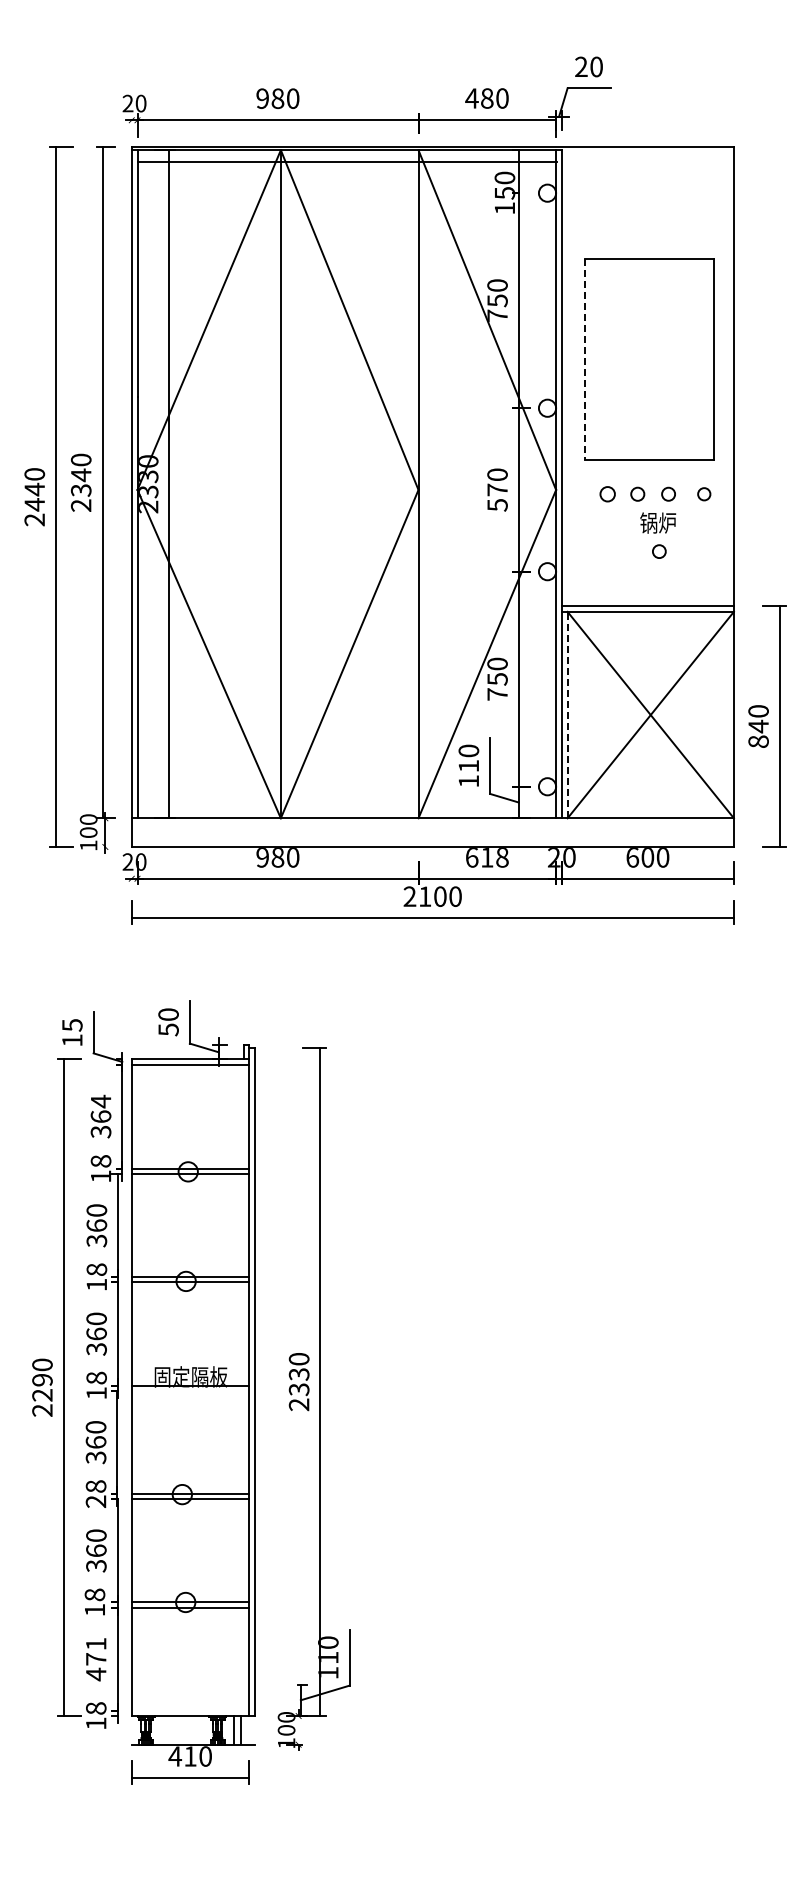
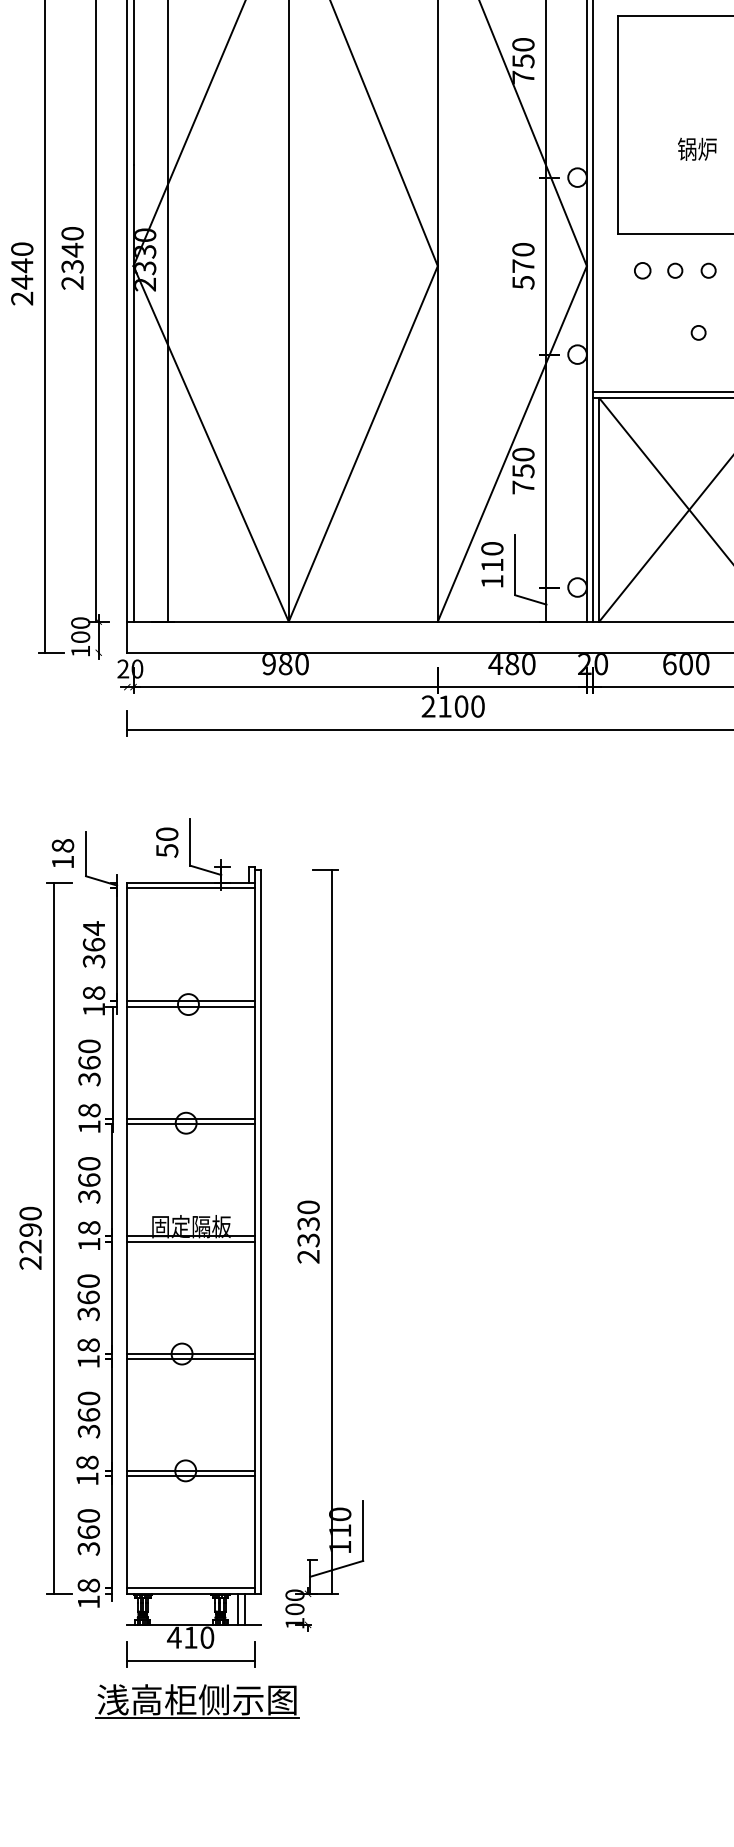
line: (584, 360) -> (617, 125), dashed -> solid
text: (658, 522) -> (697, 148), moved
line: (567, 714) -> (599, 509), dashed -> solid
text: (486, 857) -> (511, 664), 618 -> 480
text: (72, 1025) -> (63, 846), 15 -> 18
line: (190, 1390) -> (190, 1241), added
text: (95, 1501) -> (88, 1361), 28 -> 18
text: (95, 1659) -> (88, 1532), 471 -> 360
line: (190, 1710) -> (190, 1587), added
part: (196, 1814) -> (197, 1700), added

